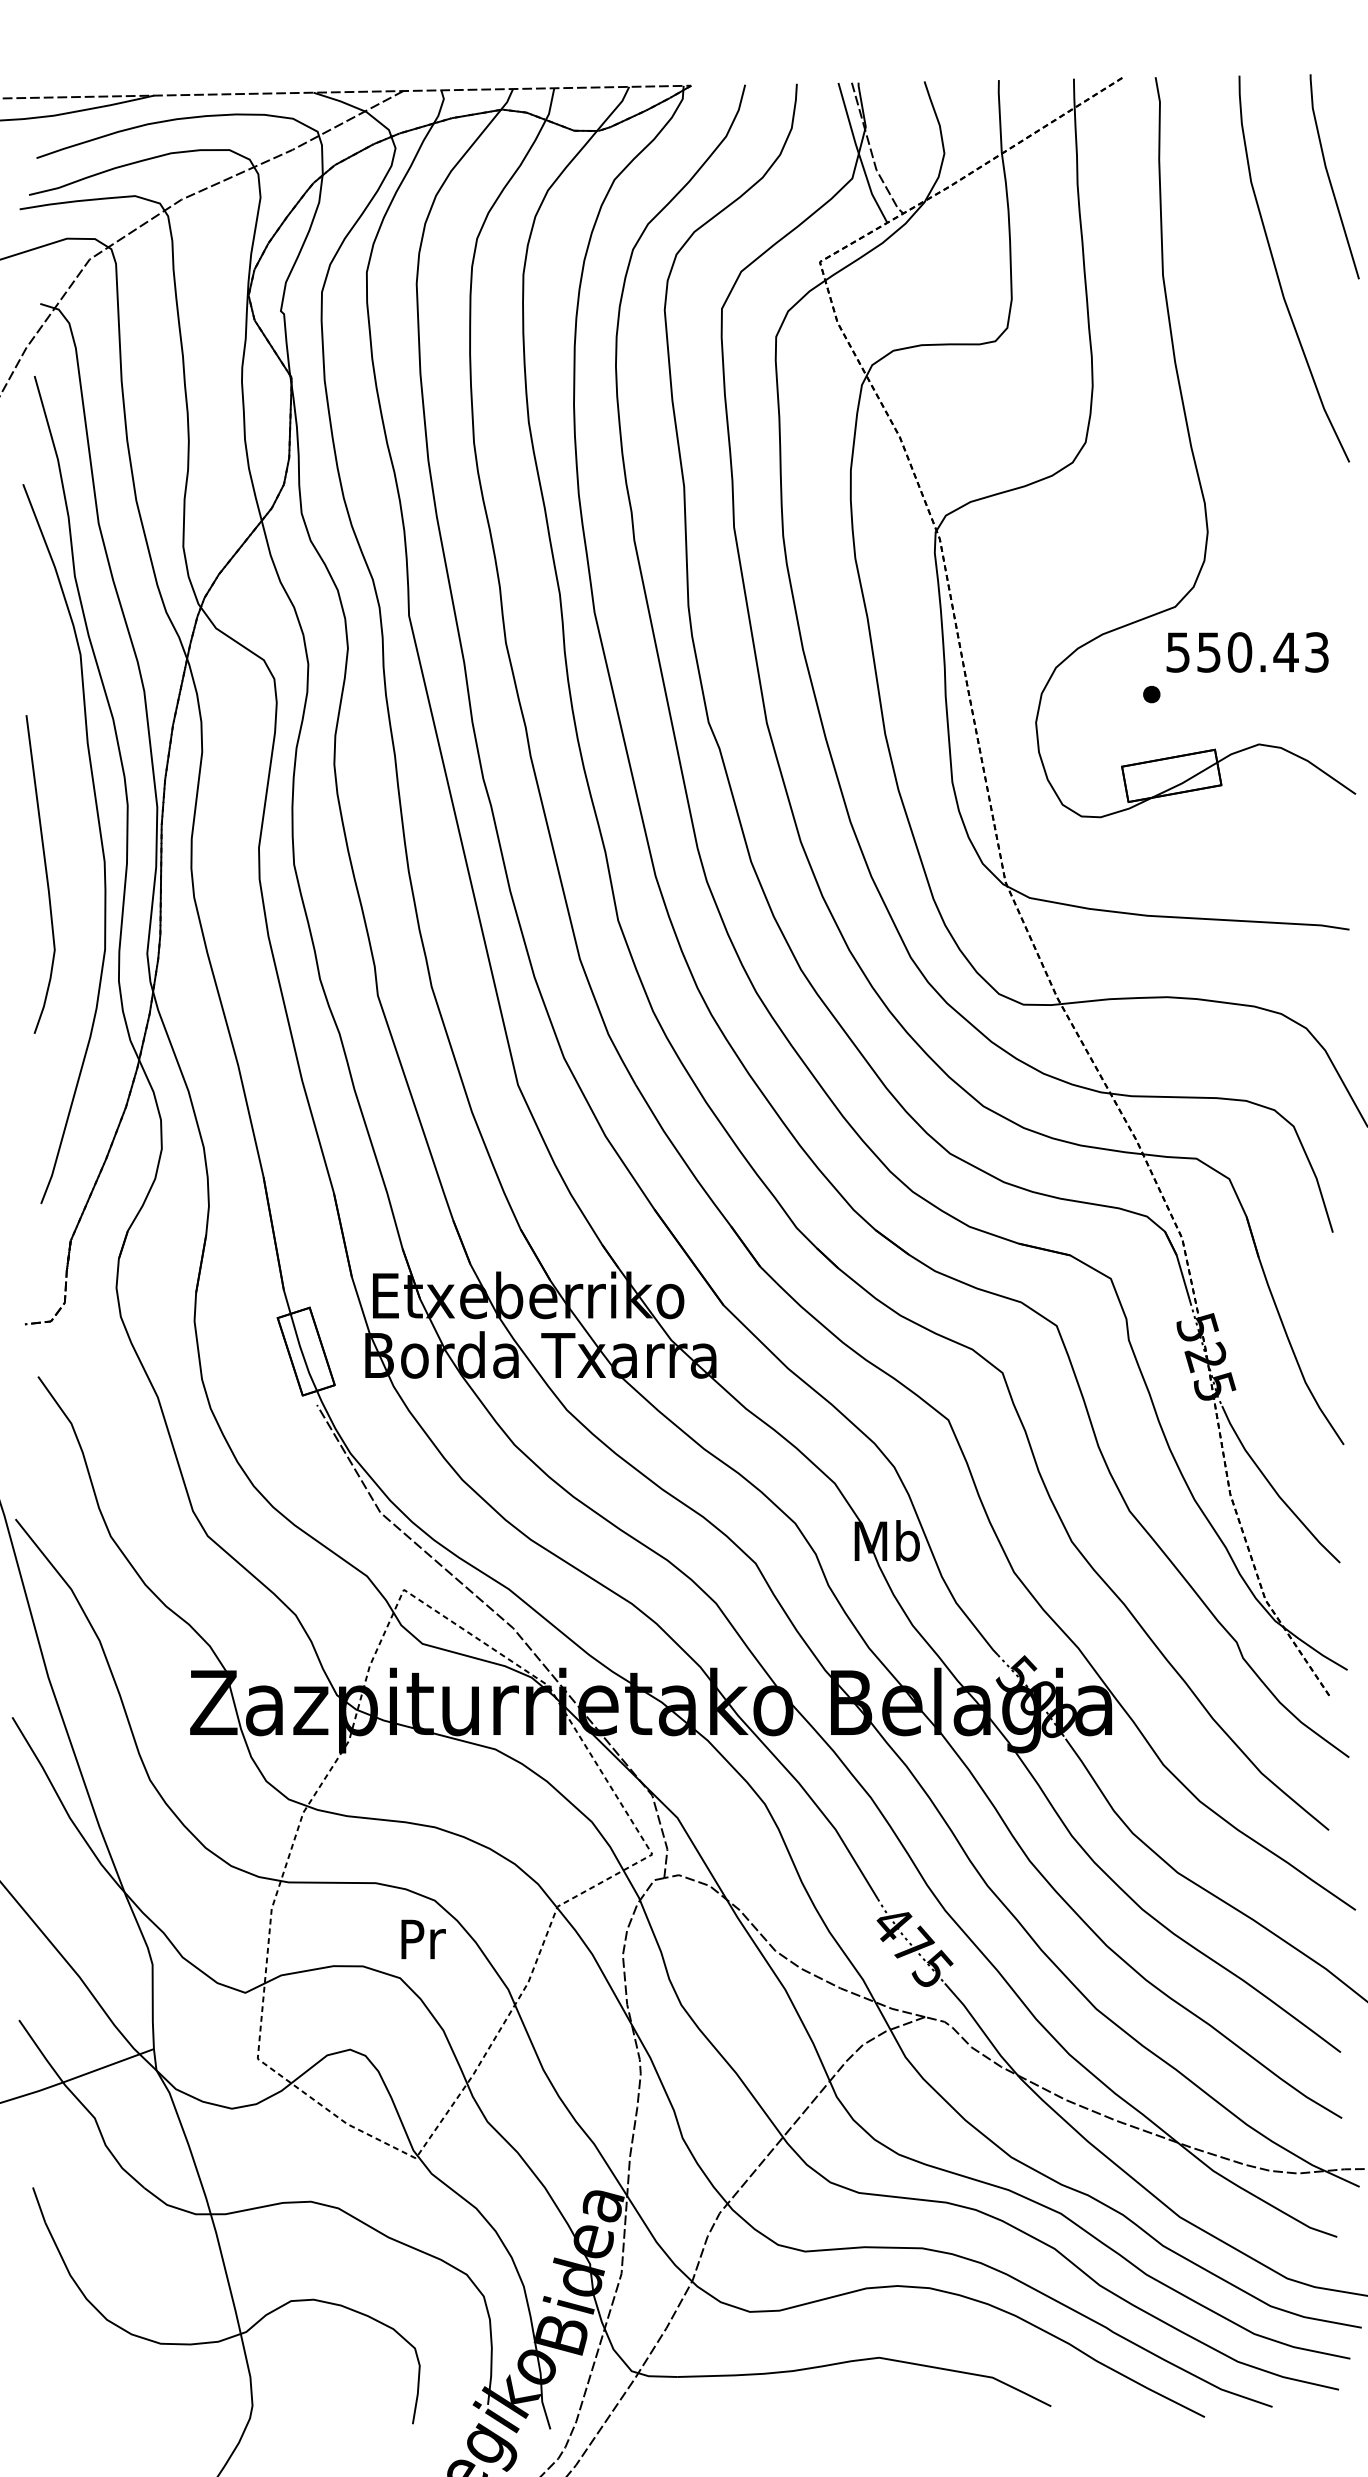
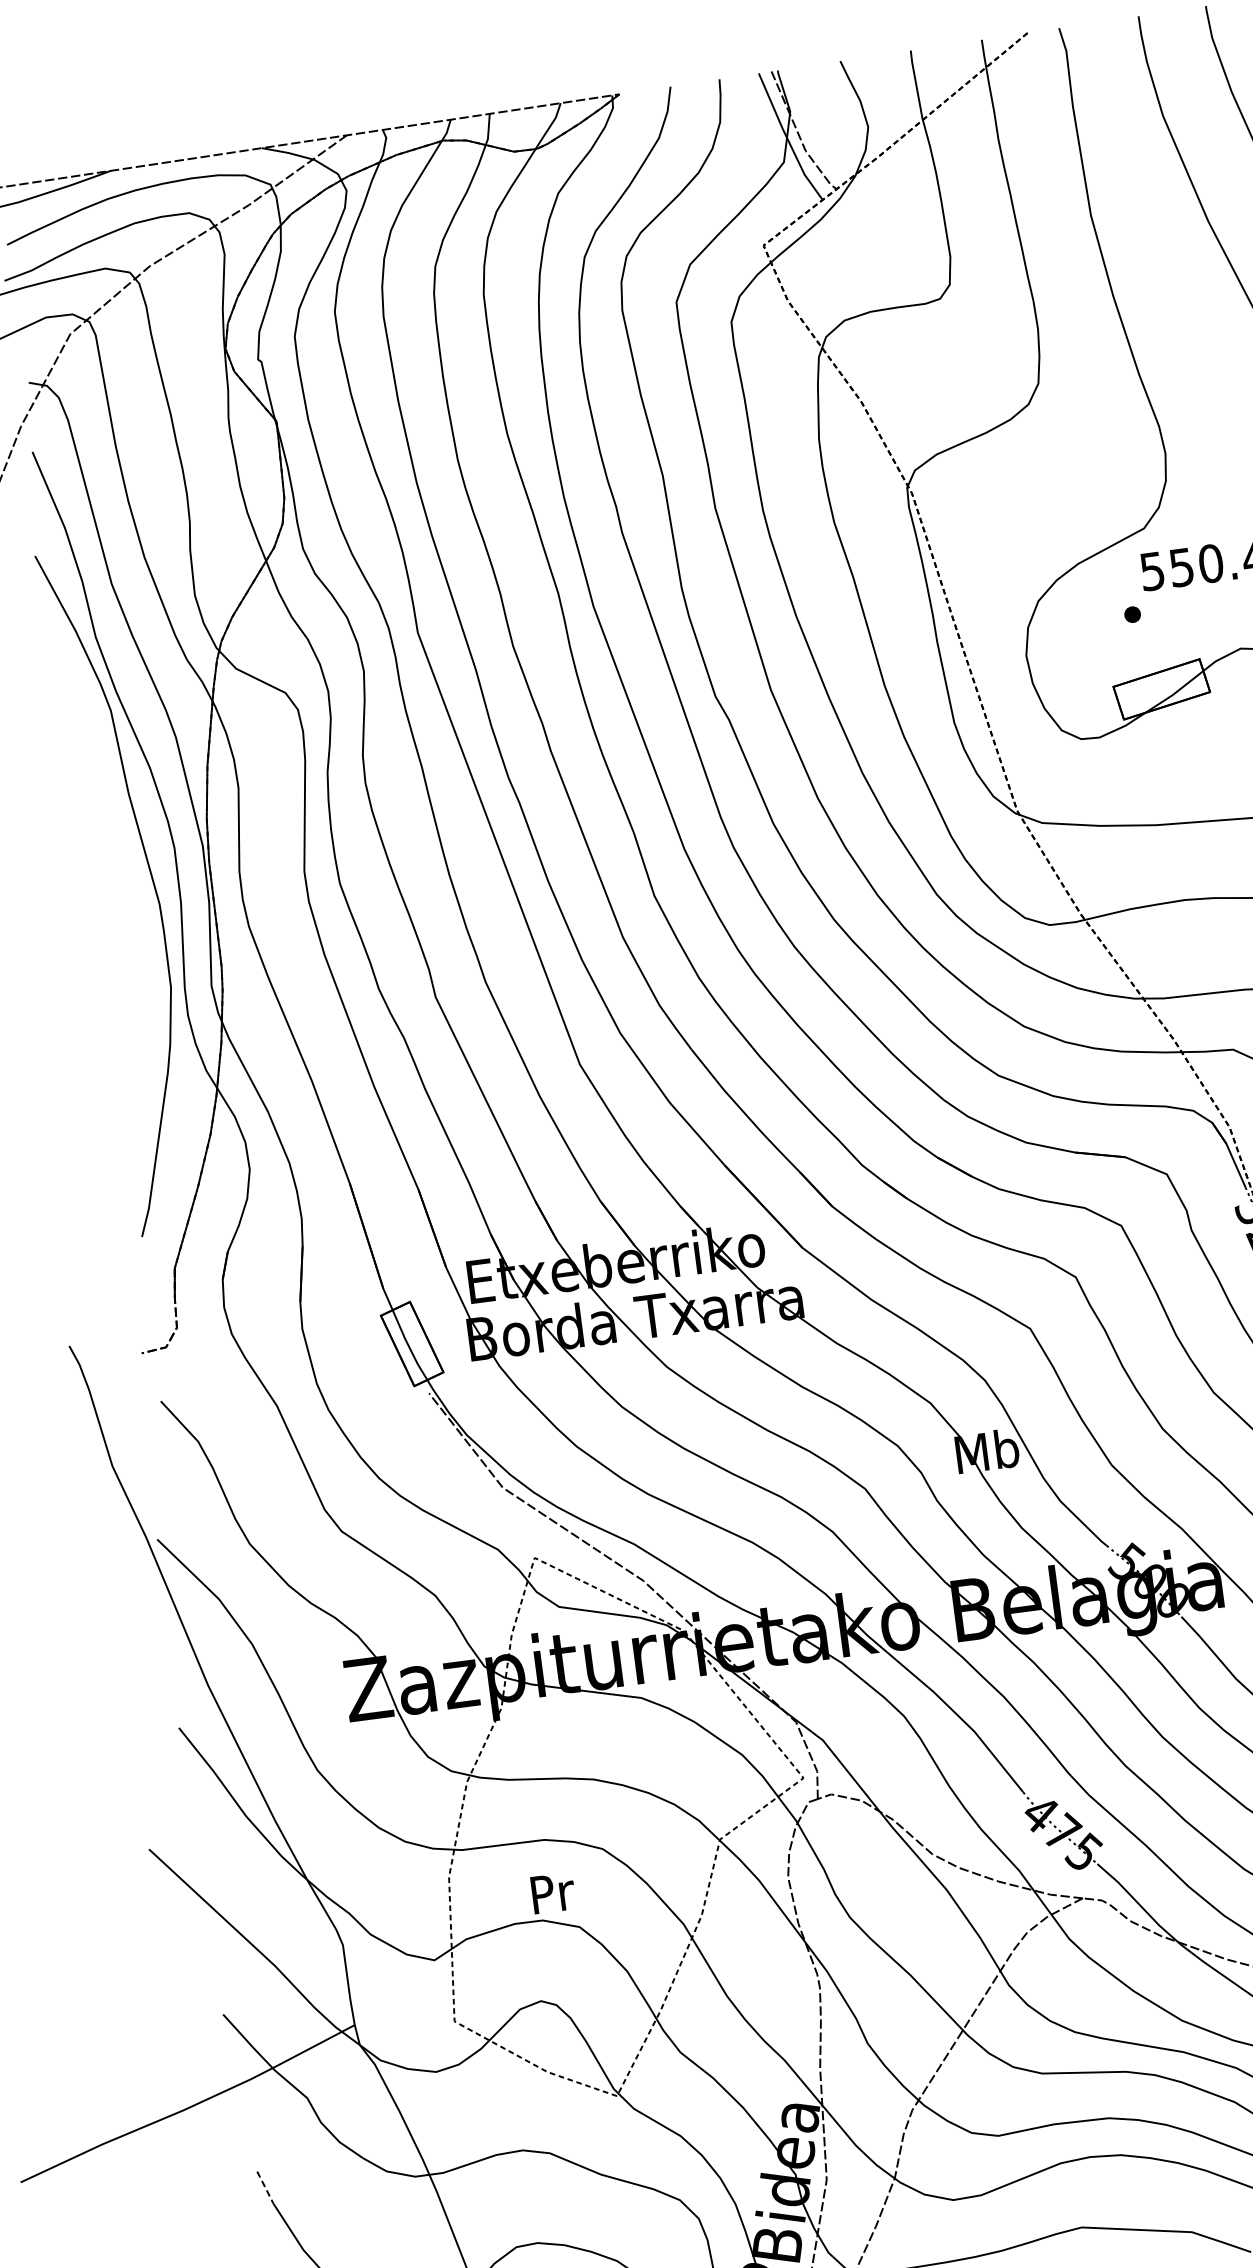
curve: (45, 874) -> (105, 923), removed
text: (423, 1939) -> (553, 1893), moved
line: (39, 2205) -> (265, 2187), solid -> dashed

